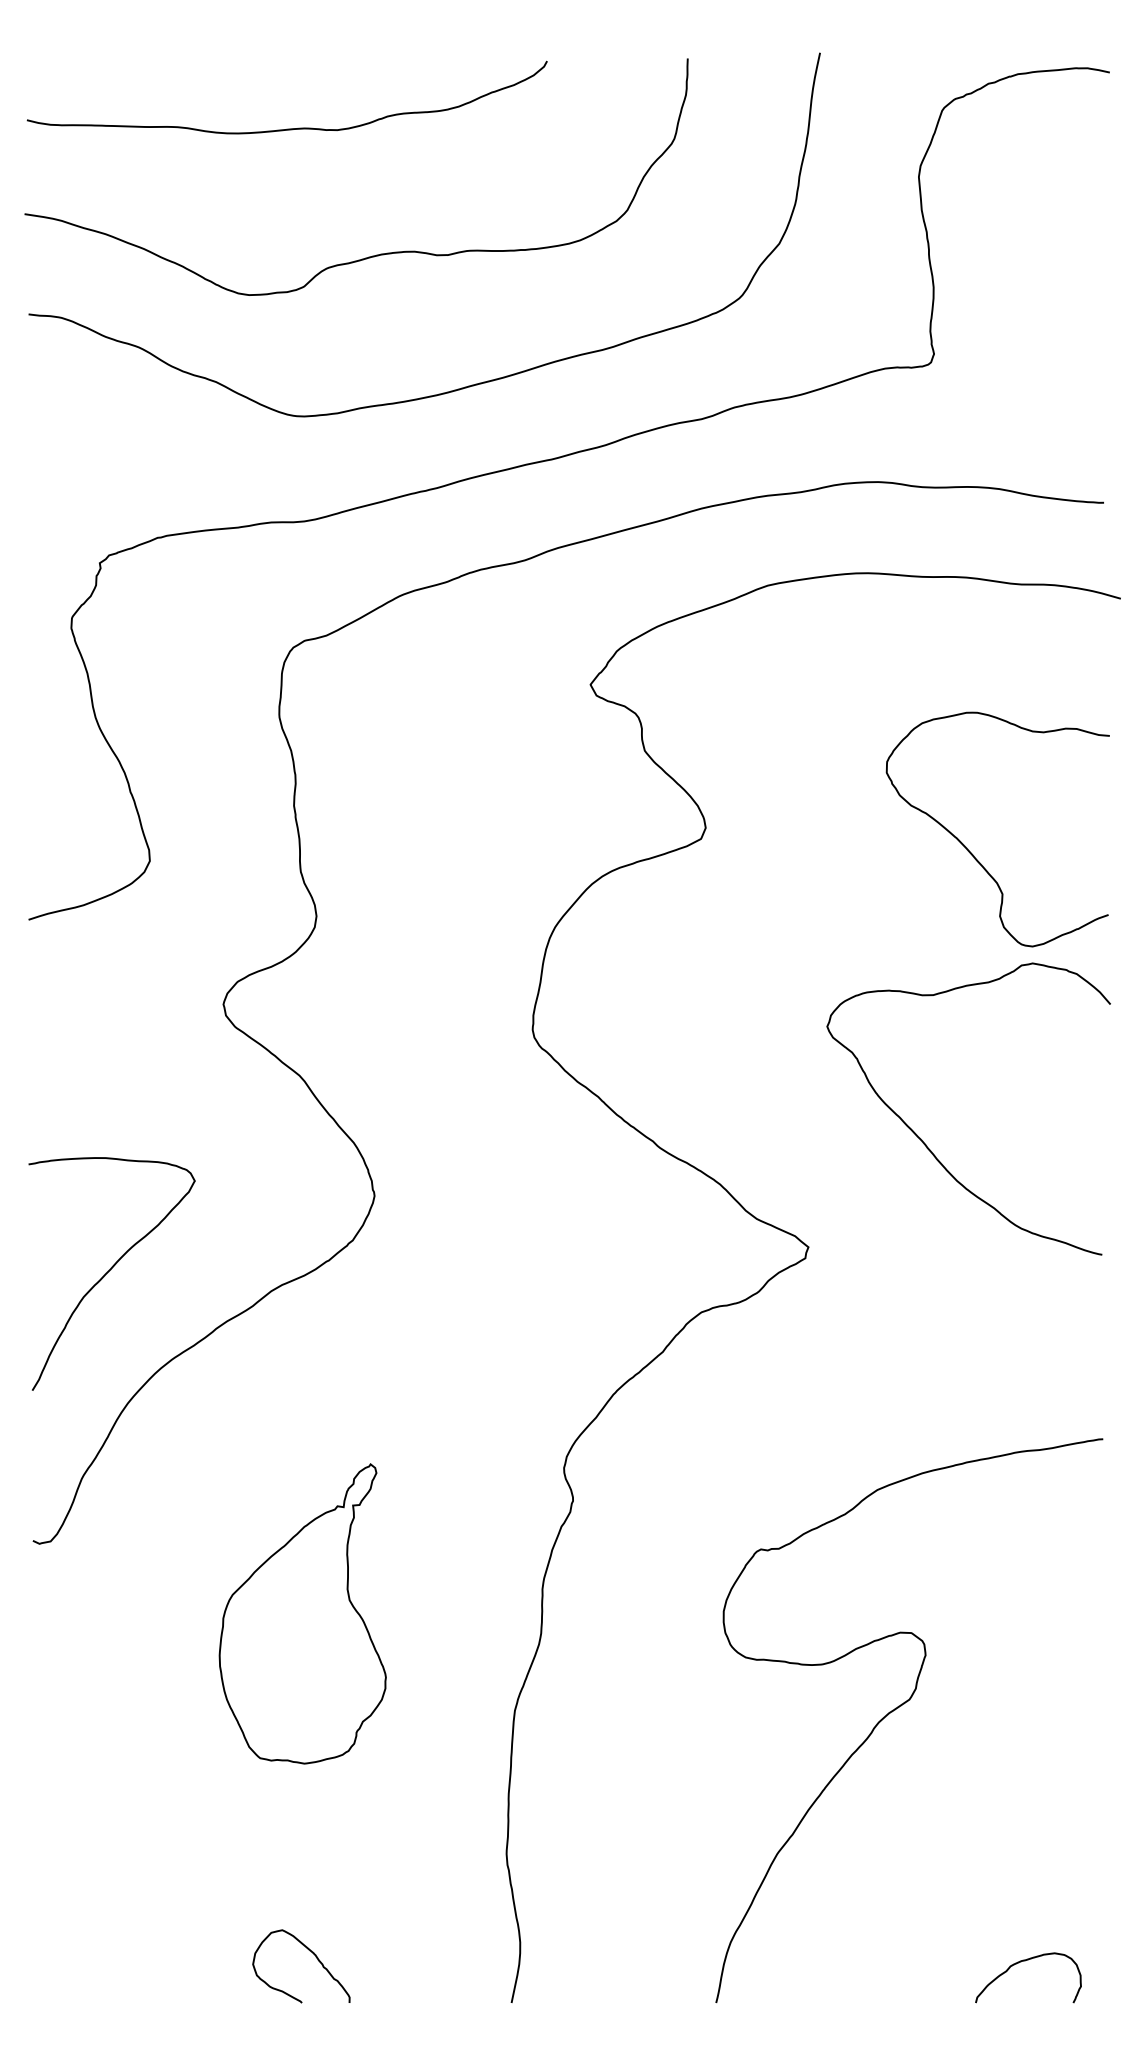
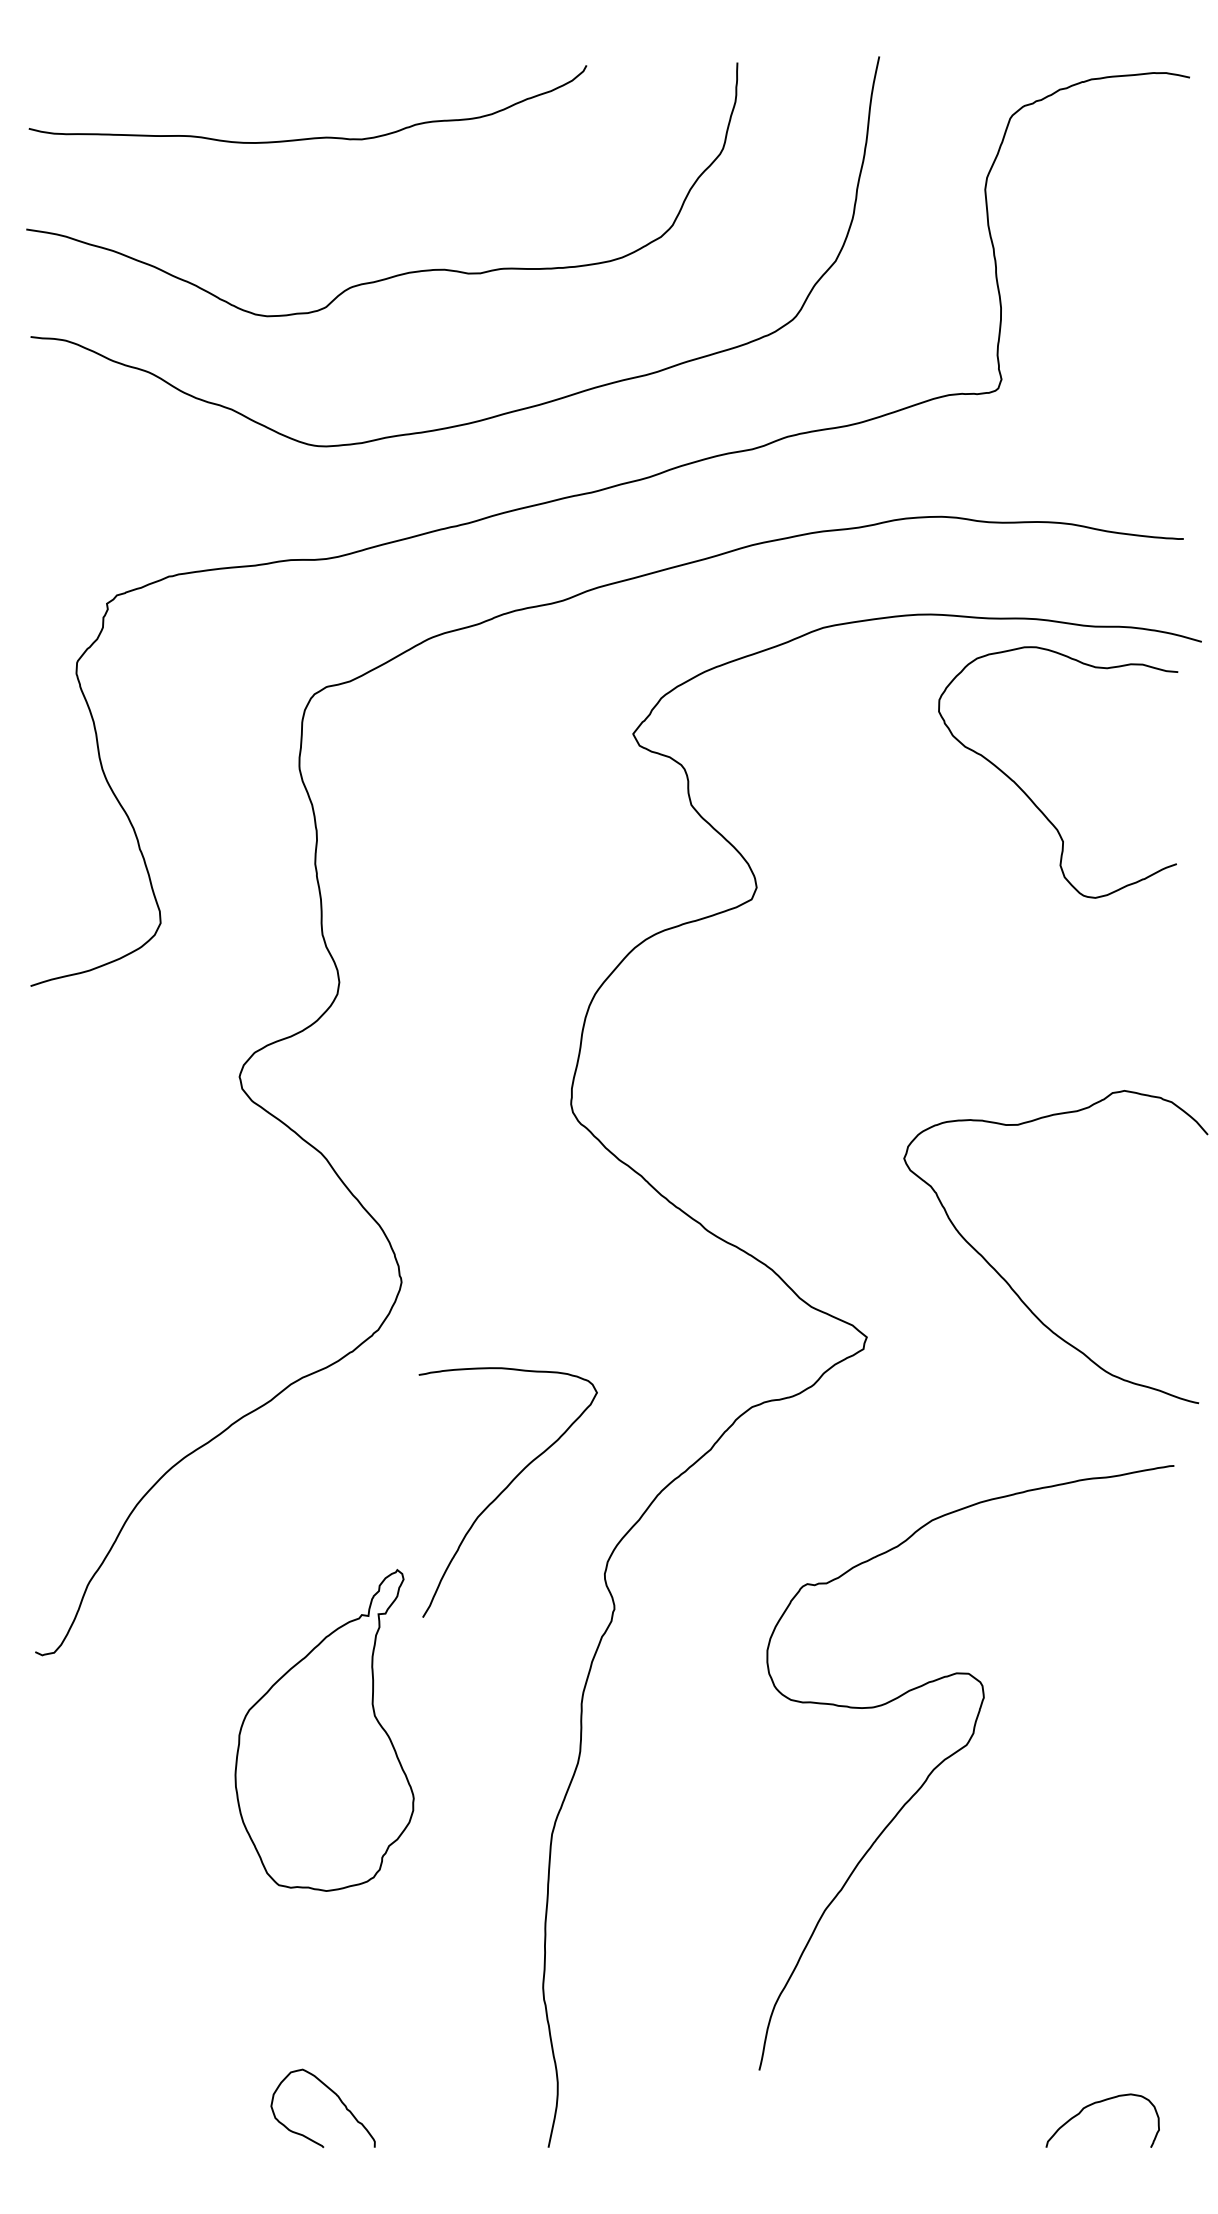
curve: (972, 853) -> (1030, 798), moved
curve: (926, 1144) -> (1010, 1285), moved
curve: (109, 1271) -> (505, 1489), moved
curve: (901, 1706) -> (958, 1752), moved

